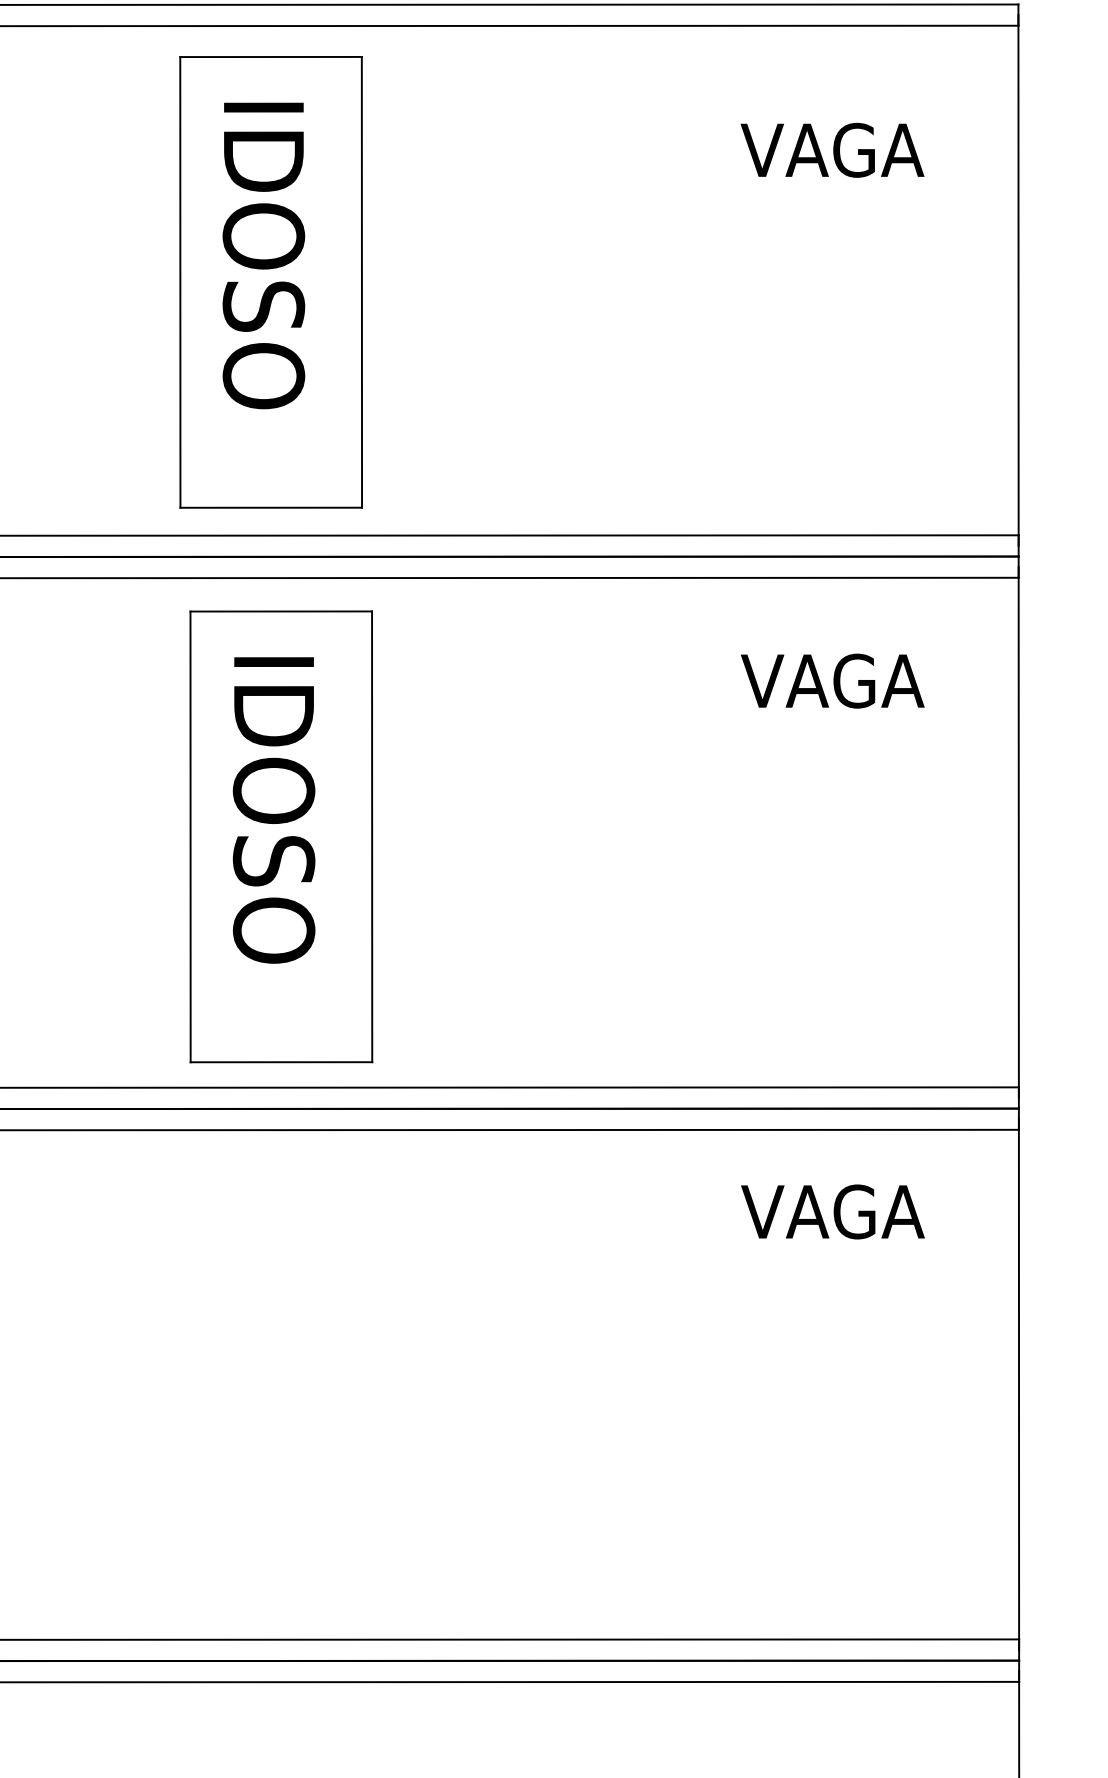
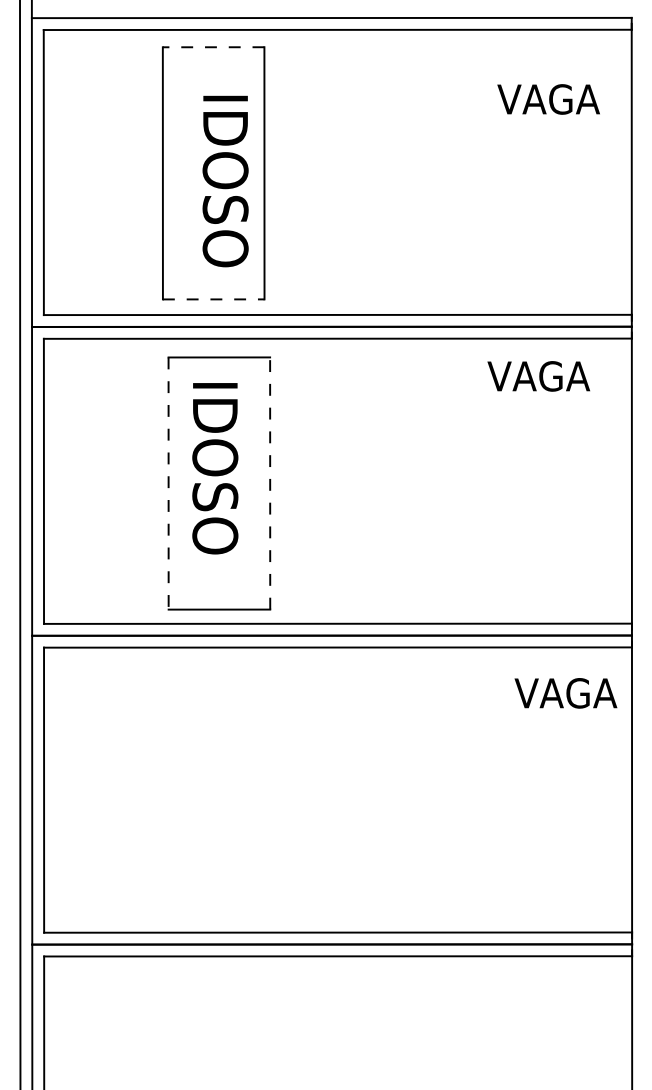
line: (270, 57) -> (213, 47), solid -> dashed
text: (832, 150) -> (548, 99), moved
text: (263, 255) -> (225, 181), moved
line: (270, 507) -> (213, 299), solid -> dashed
text: (832, 681) -> (538, 376), moved
line: (372, 836) -> (270, 483), solid -> dashed
line: (190, 838) -> (168, 484), solid -> dashed
text: (832, 1212) -> (565, 693), moved

